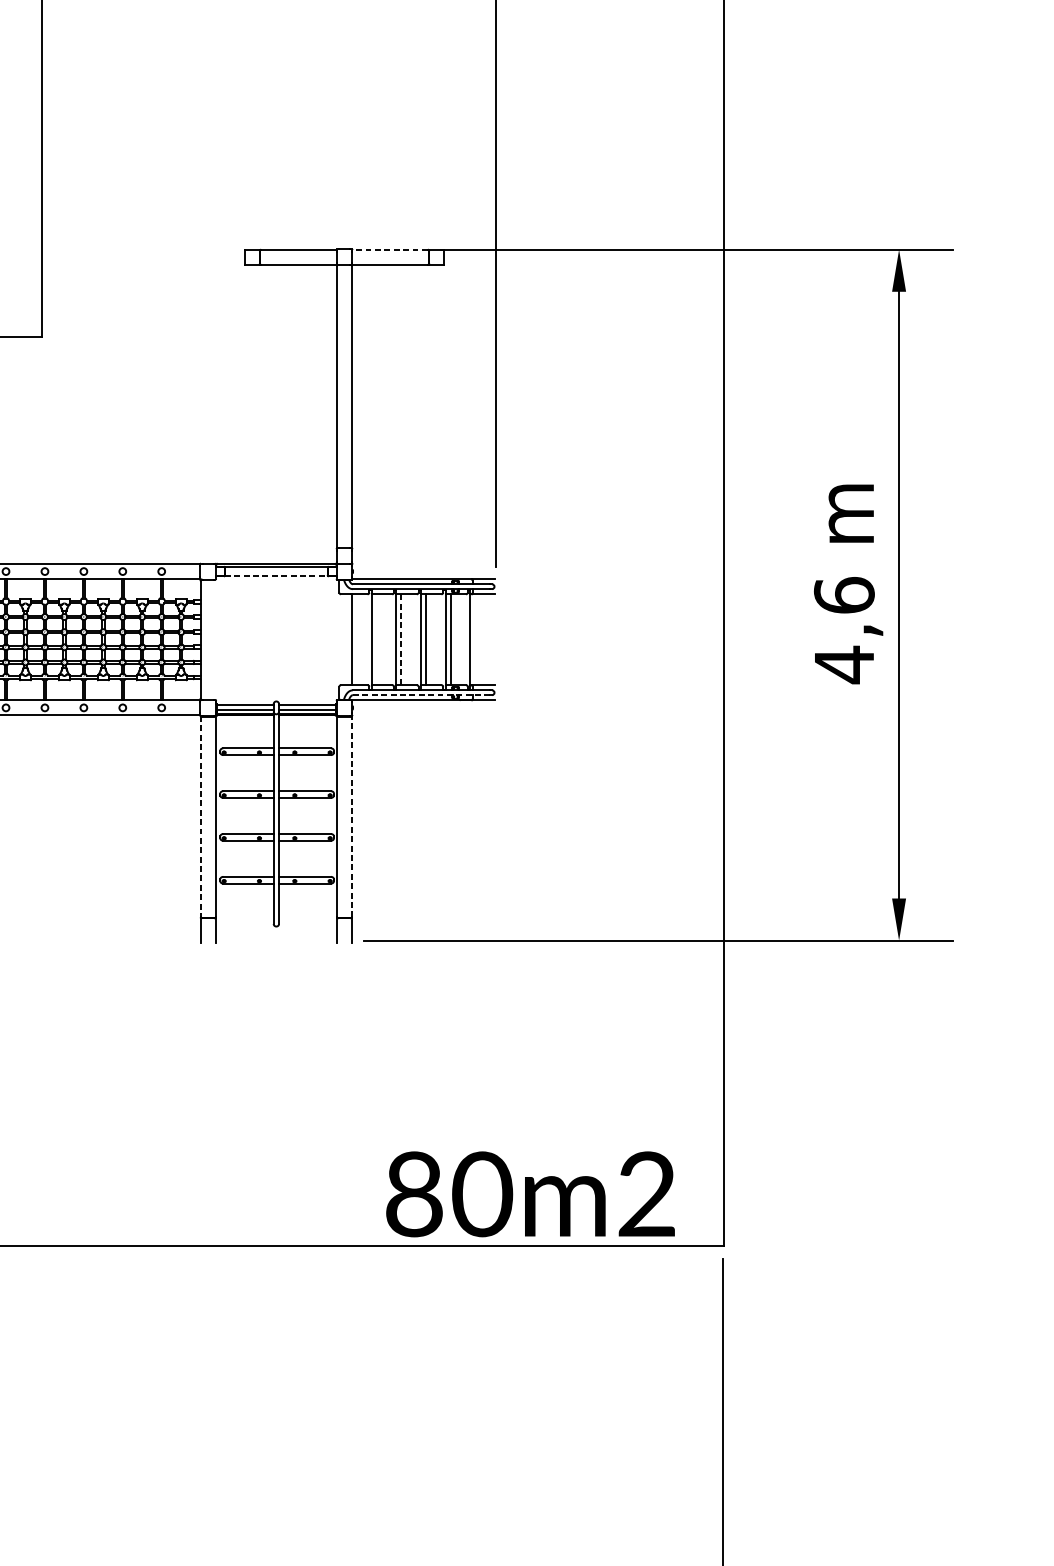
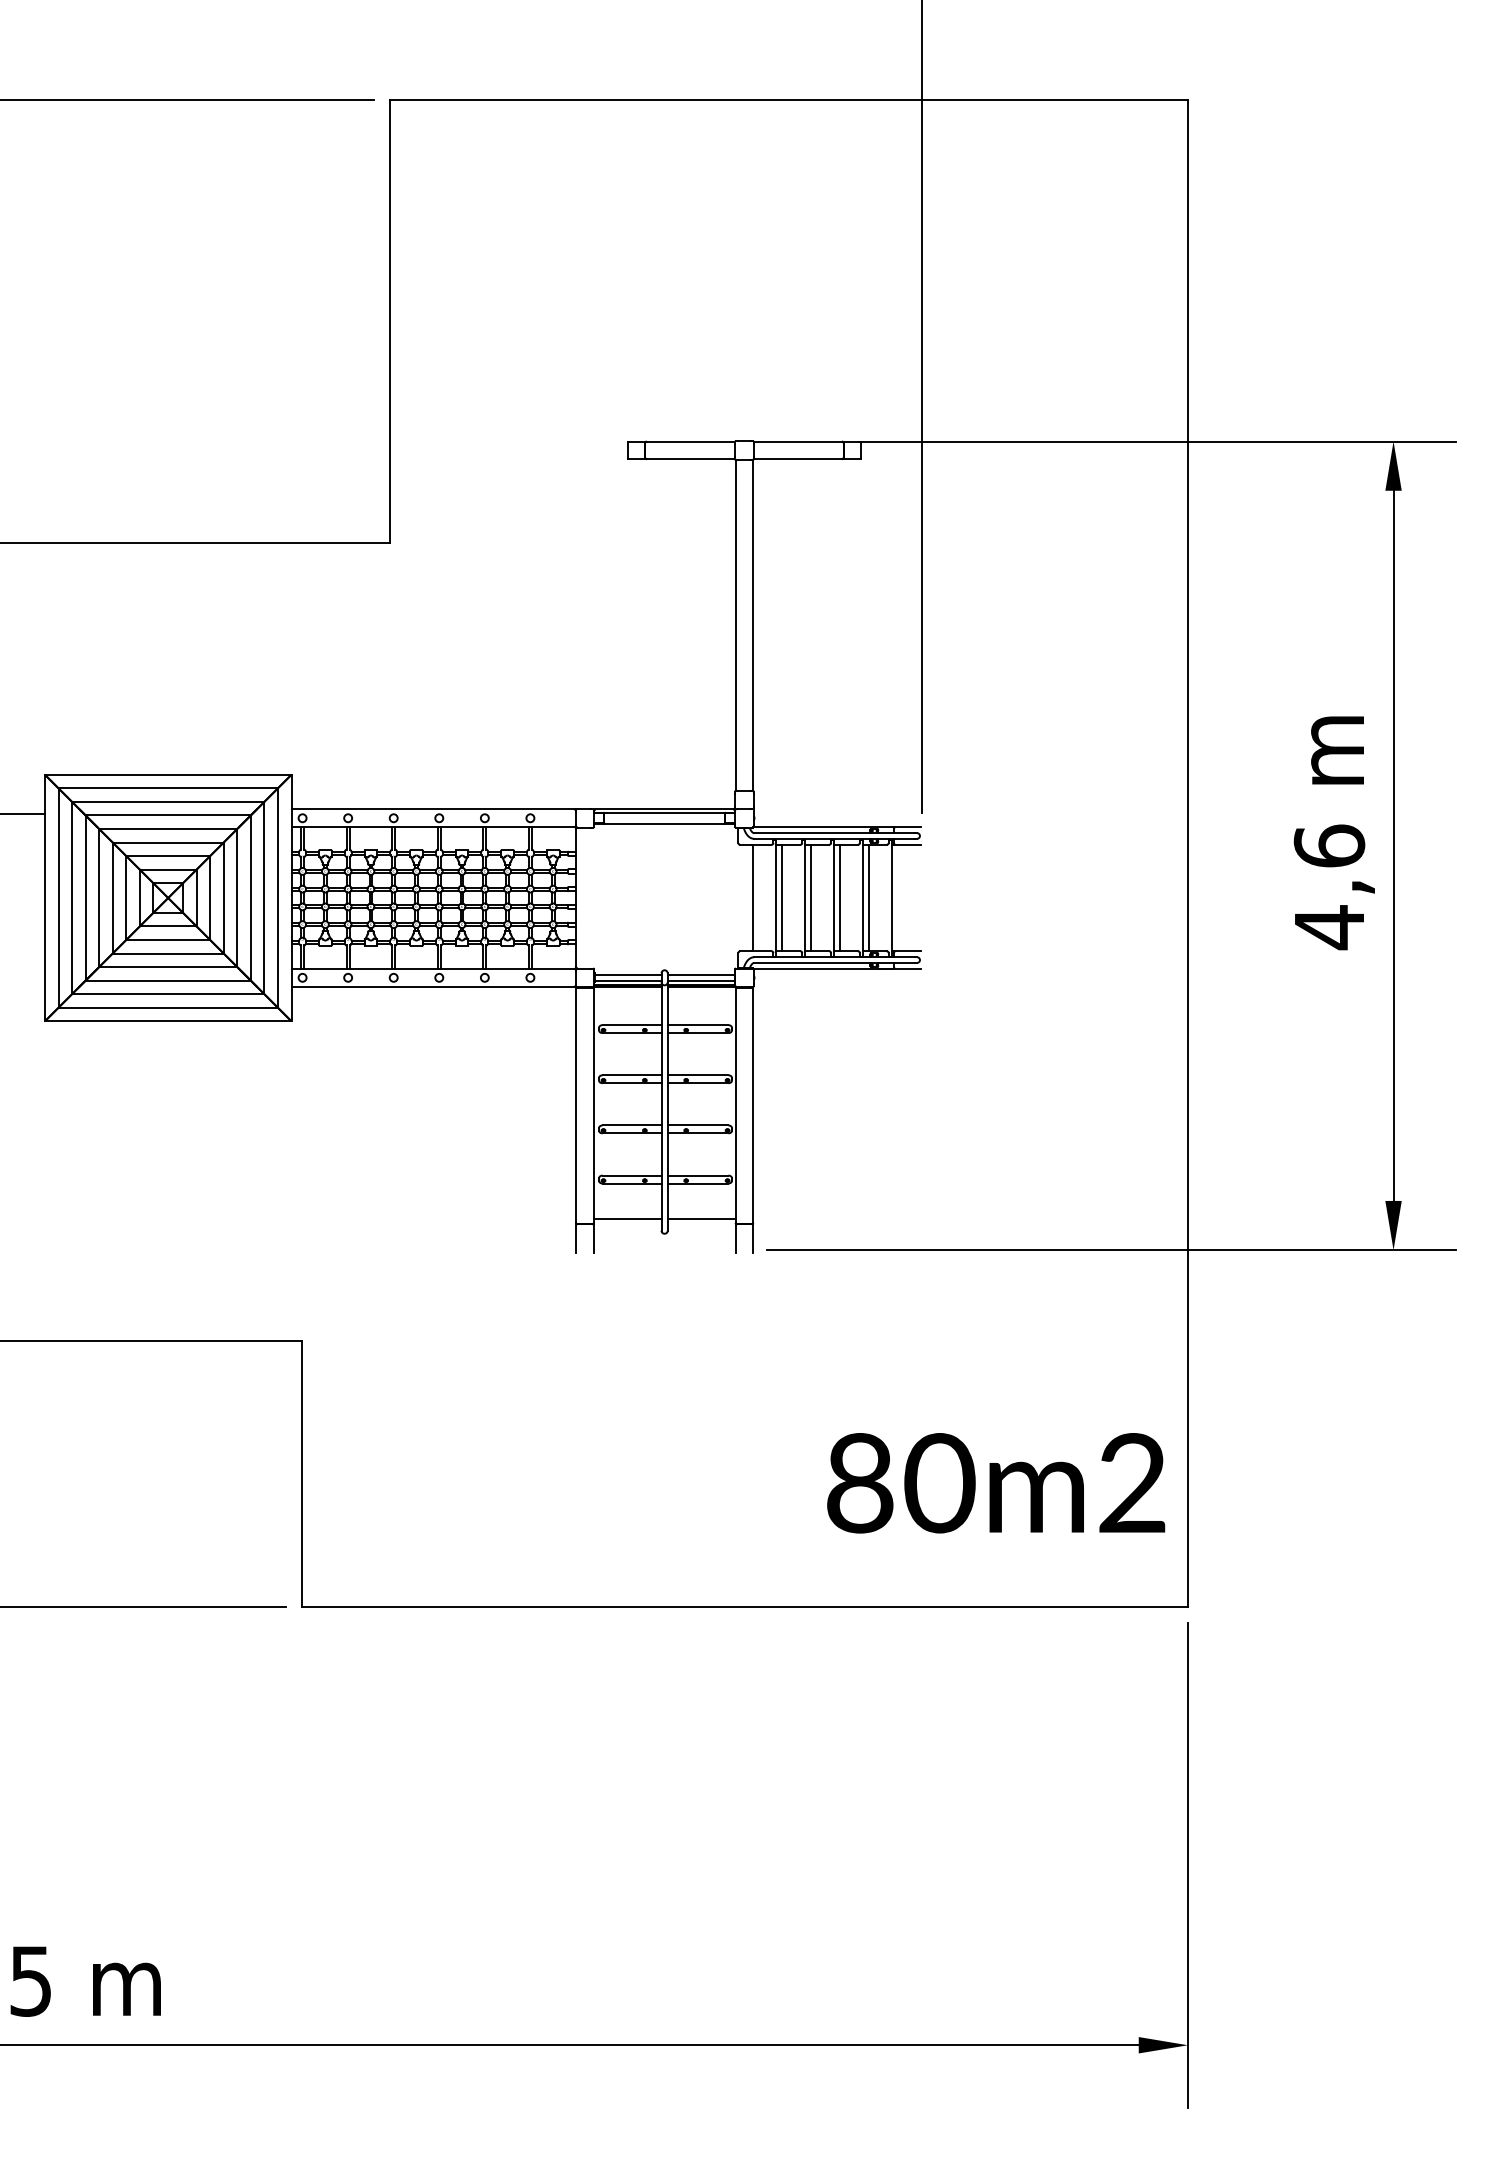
line: (389, 249) -> (797, 441), dashed -> solid
line: (277, 576) -> (665, 823), dashed -> solid
line: (377, 639) -> (782, 897), added
line: (400, 640) -> (810, 898), dashed -> solid
line: (421, 694) -> (834, 962), dashed -> solid
line: (200, 816) -> (575, 1105), dashed -> solid
line: (352, 816) -> (753, 1105), dashed -> solid
line: (244, 914) -> (627, 1219), added
line: (307, 914) -> (701, 1219), added
text: (530, 1194) -> (996, 1483), moved

